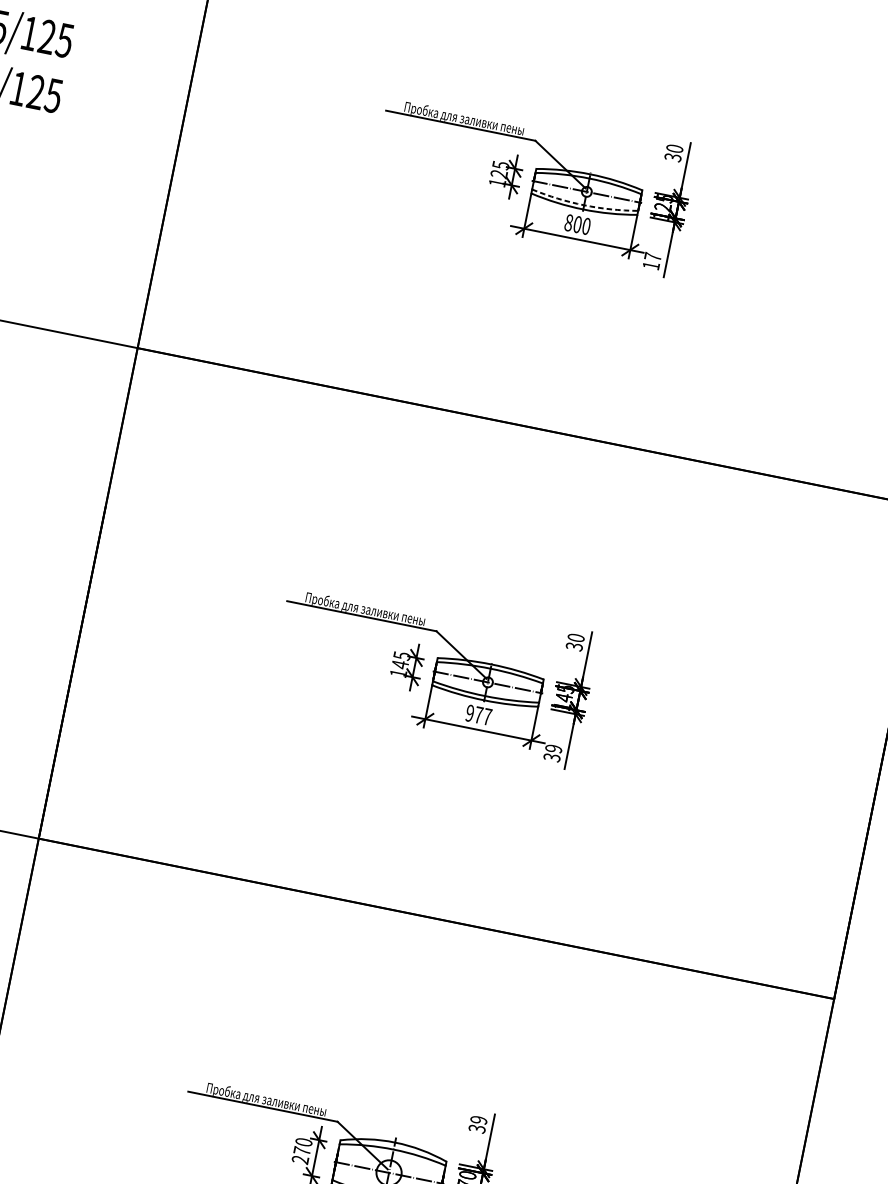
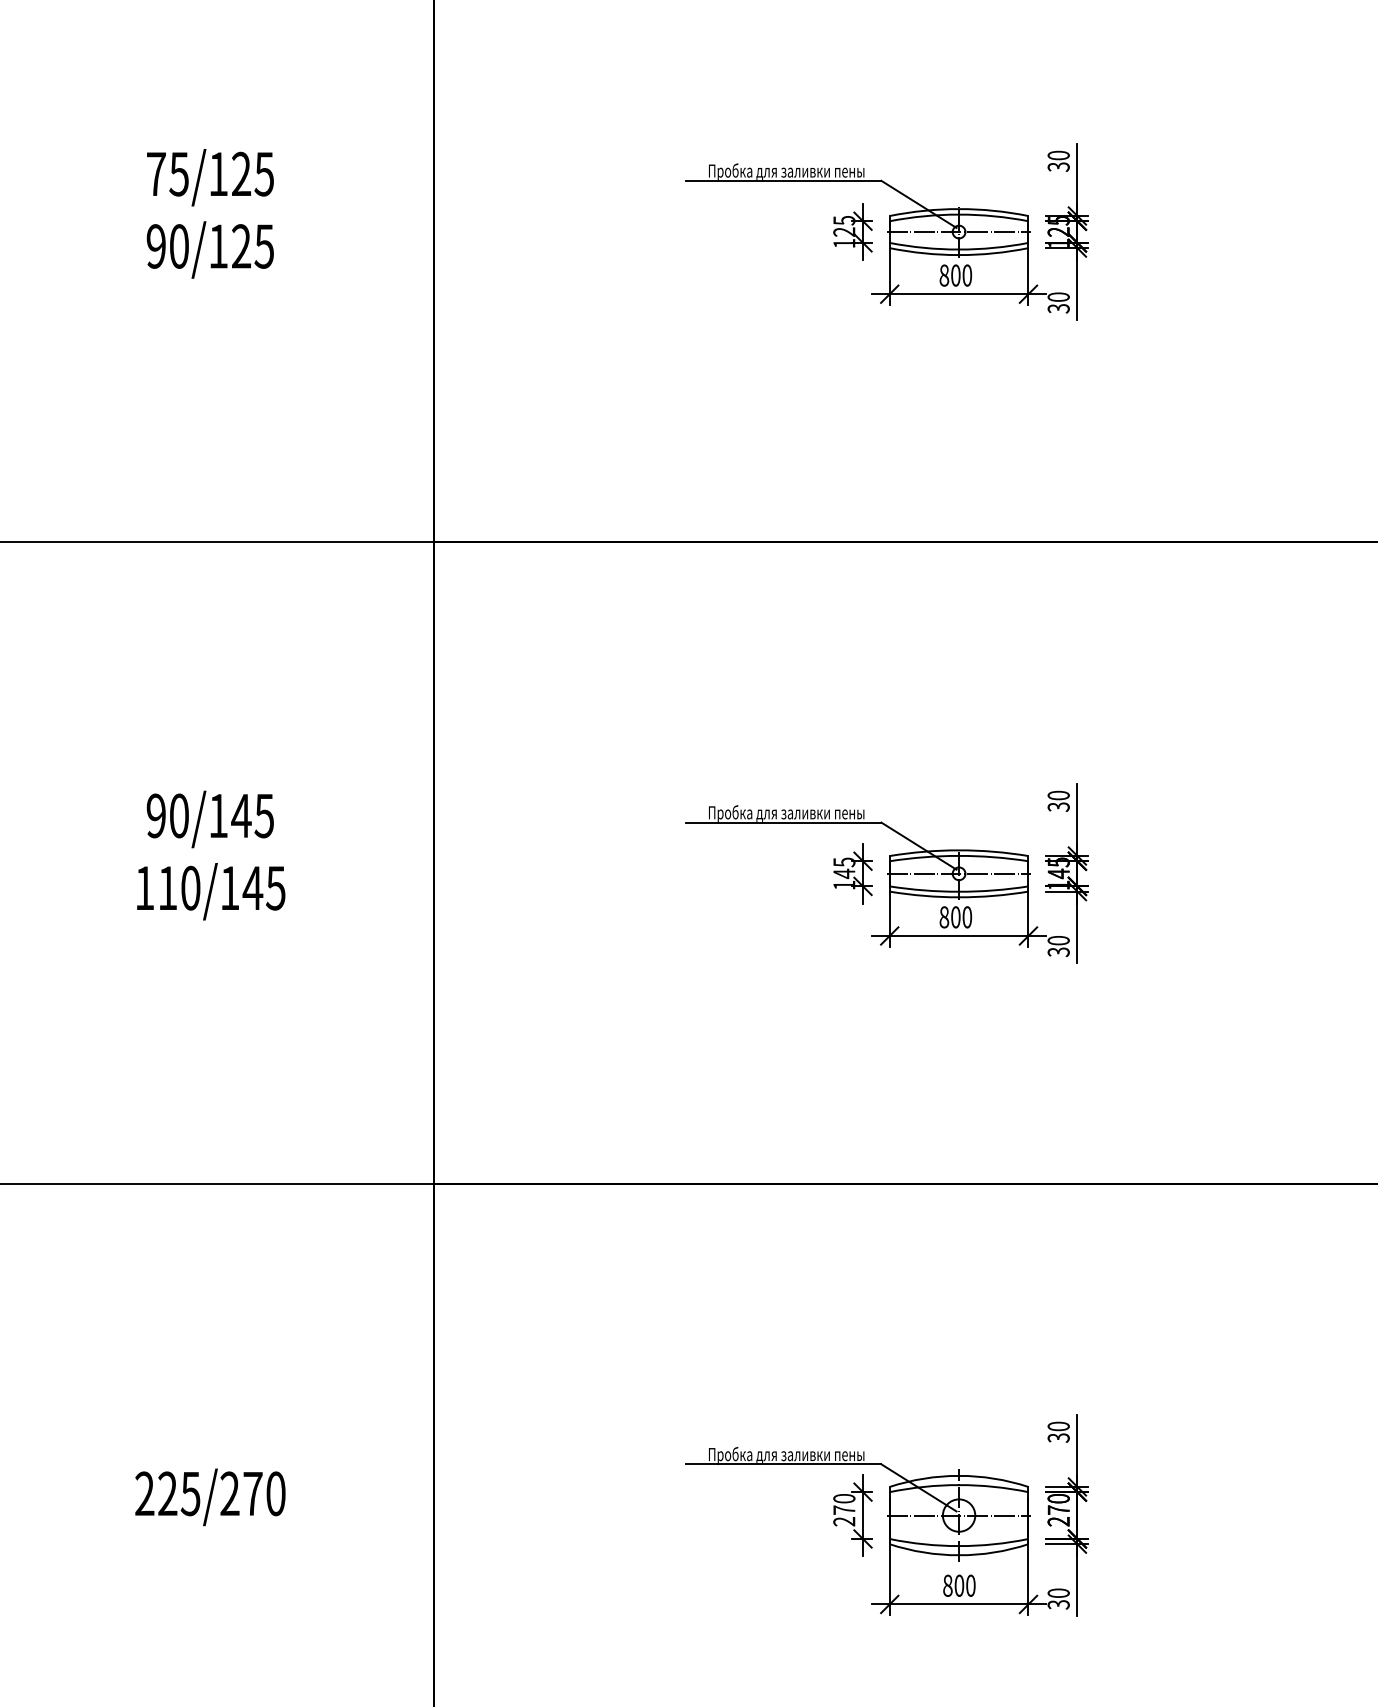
arc: (584, 205) -> (959, 249), dashed -> solid
text: (652, 261) -> (1058, 302), 17 -> 30
text: (478, 715) -> (955, 917), 977 -> 800
text: (553, 748) -> (1058, 940), 39 -> 30
text: (478, 1120) -> (1058, 1426), 39 -> 30

